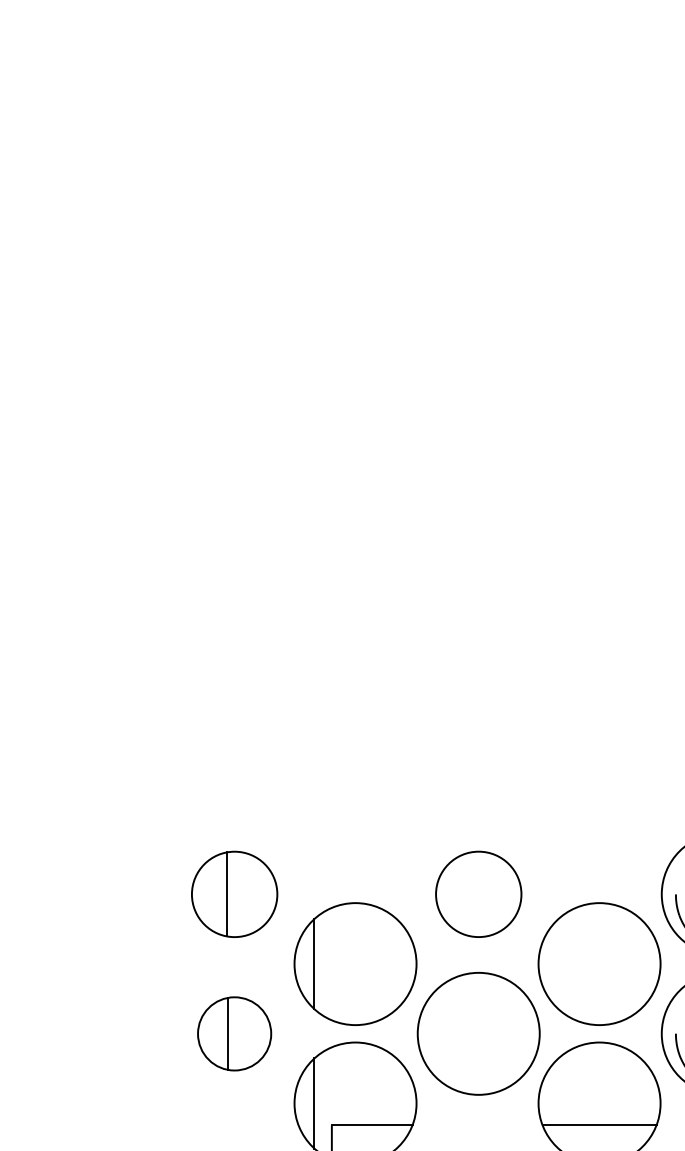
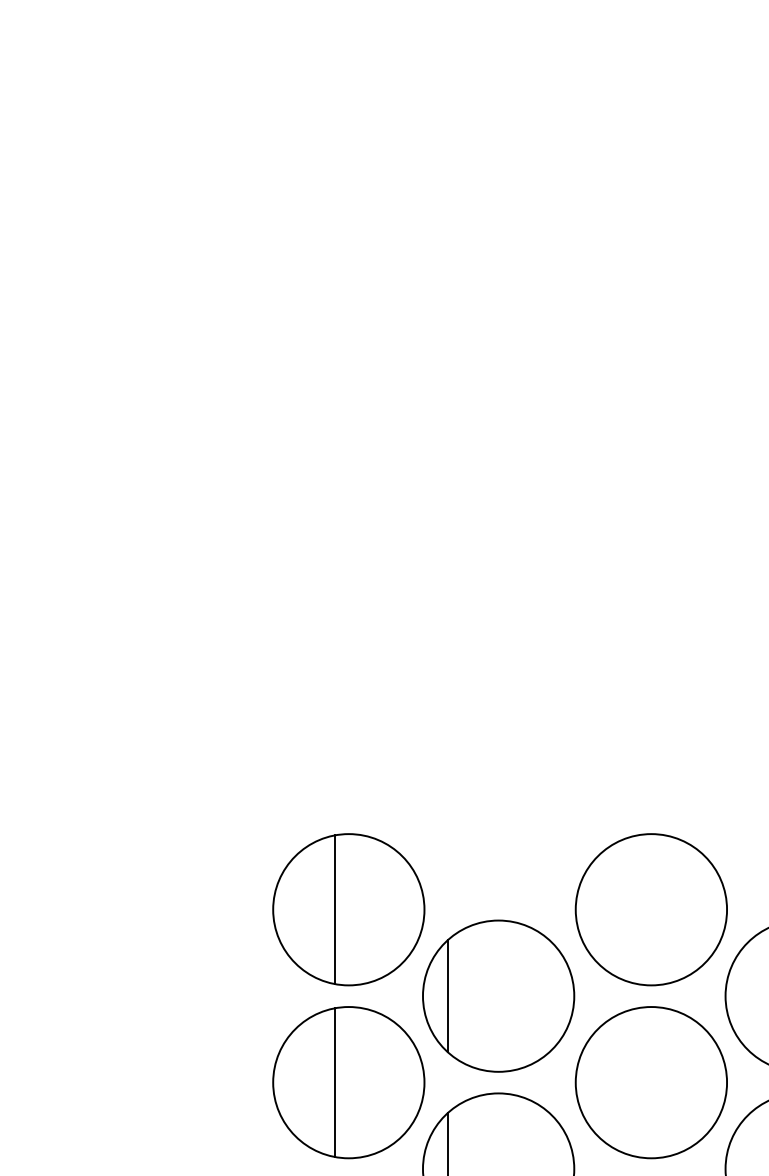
part: (234, 894) -> (348, 909), size x1.43
circle: (478, 894) -> (651, 909), size x1.43
part: (234, 1033) -> (348, 1082), size x1.67

